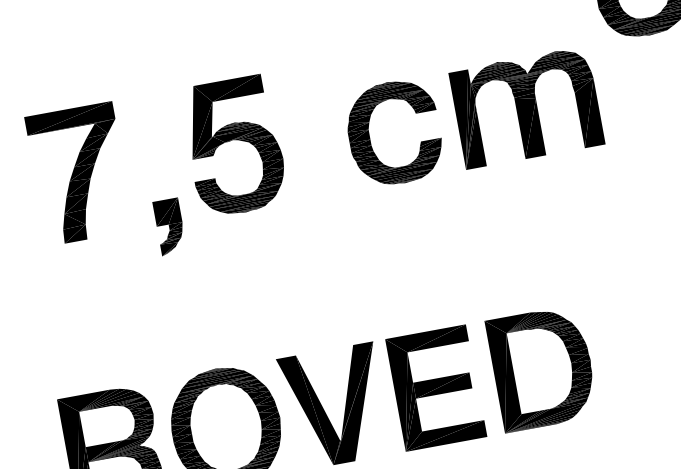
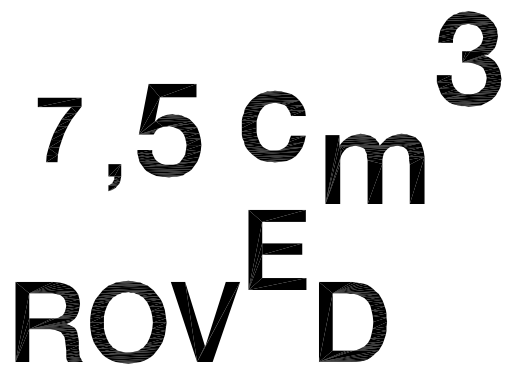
part: (526, 107) -> (374, 168), moved
part: (369, 137) -> (256, 126), moved
part: (79, 173) -> (59, 129), size x0.7
part: (169, 226) -> (114, 177), size x0.7
part: (436, 387) -> (277, 249), moved

